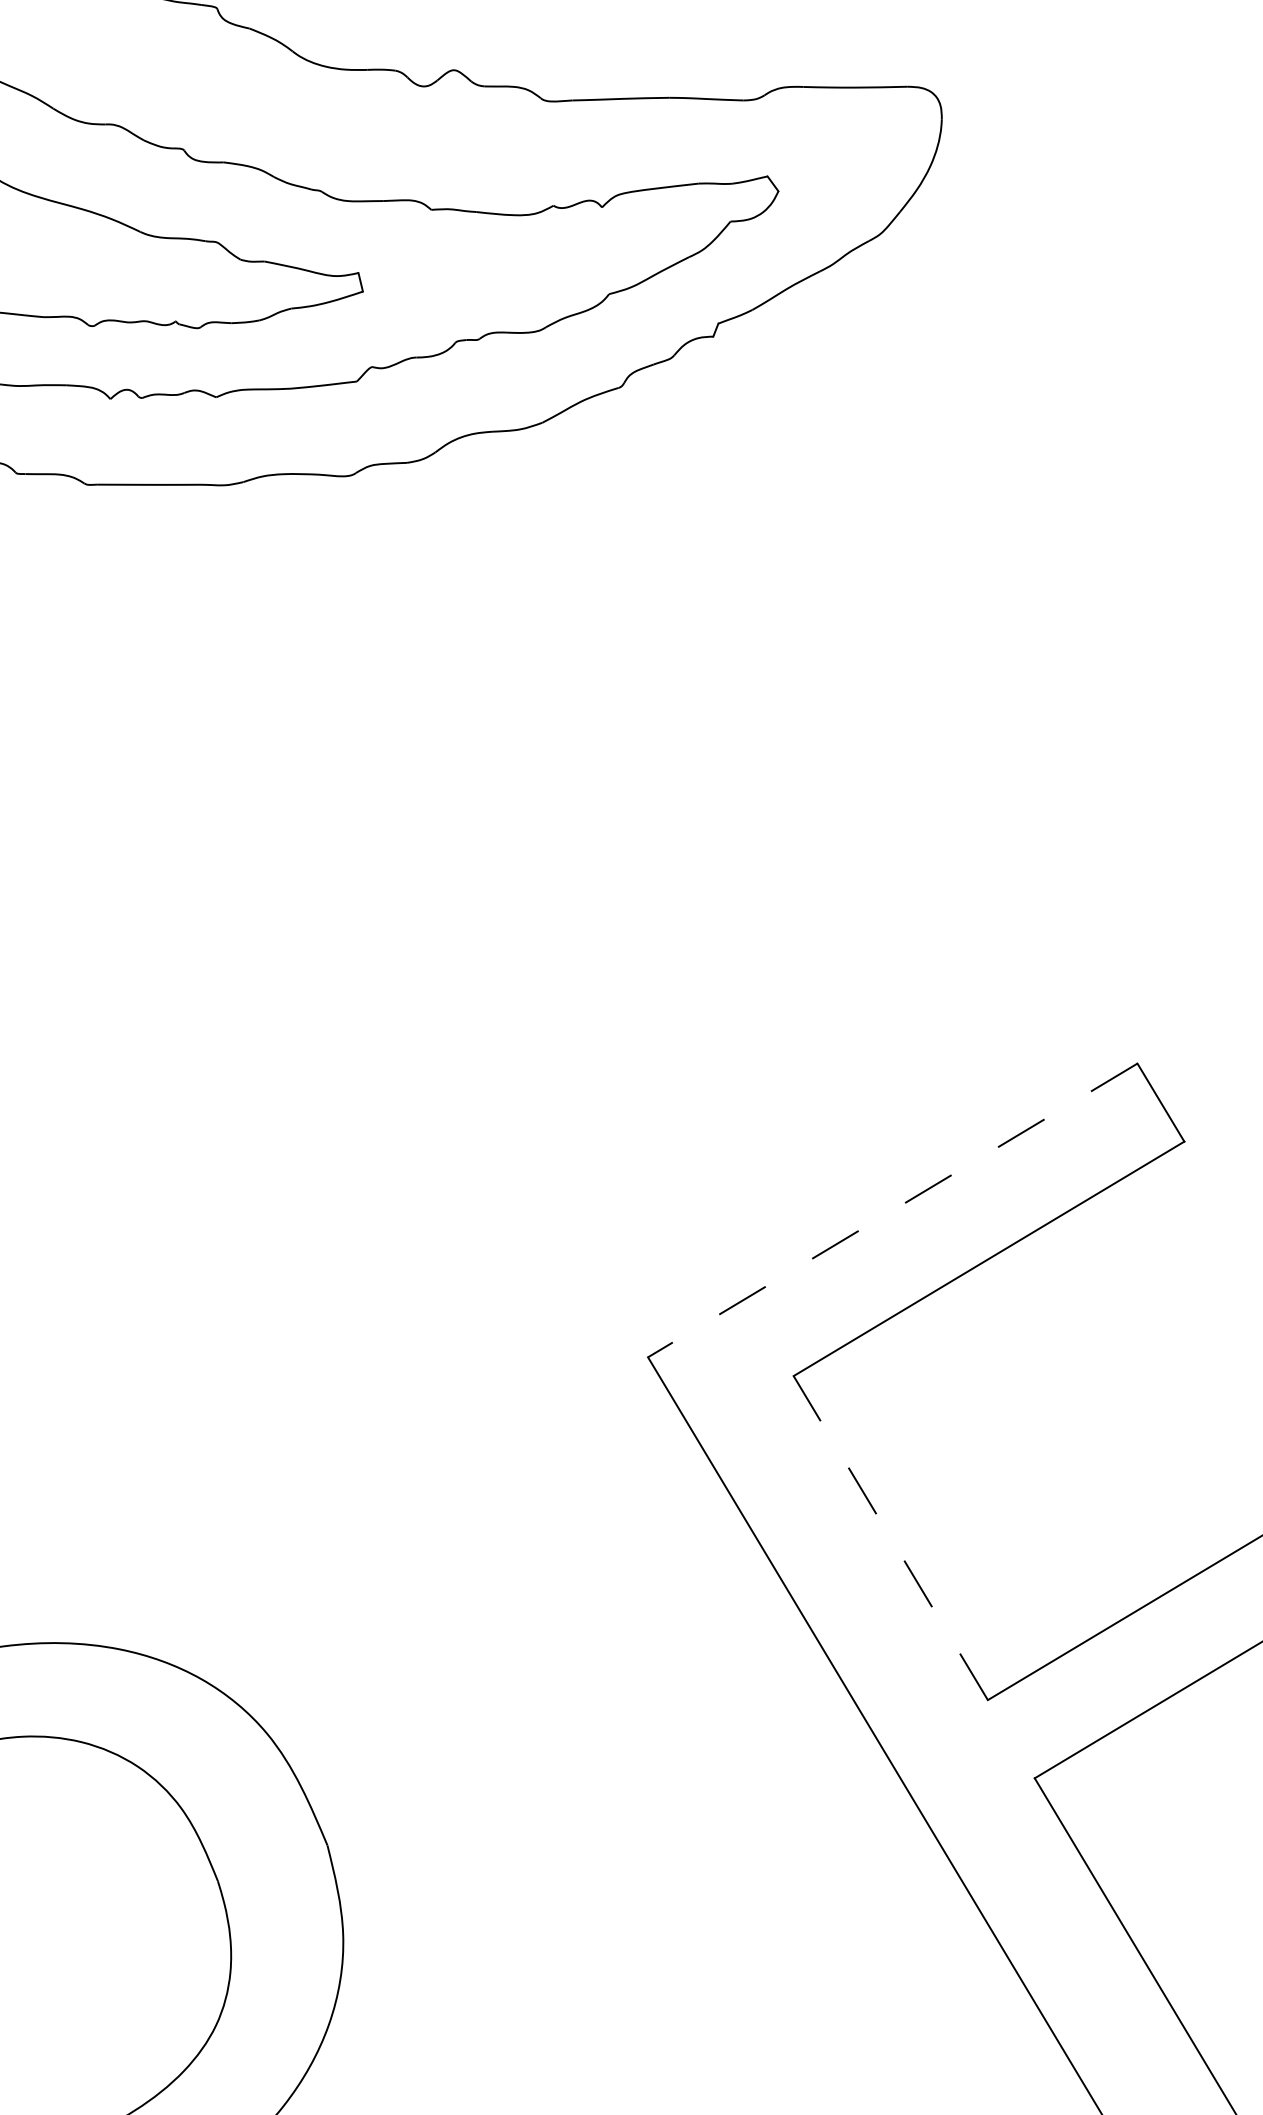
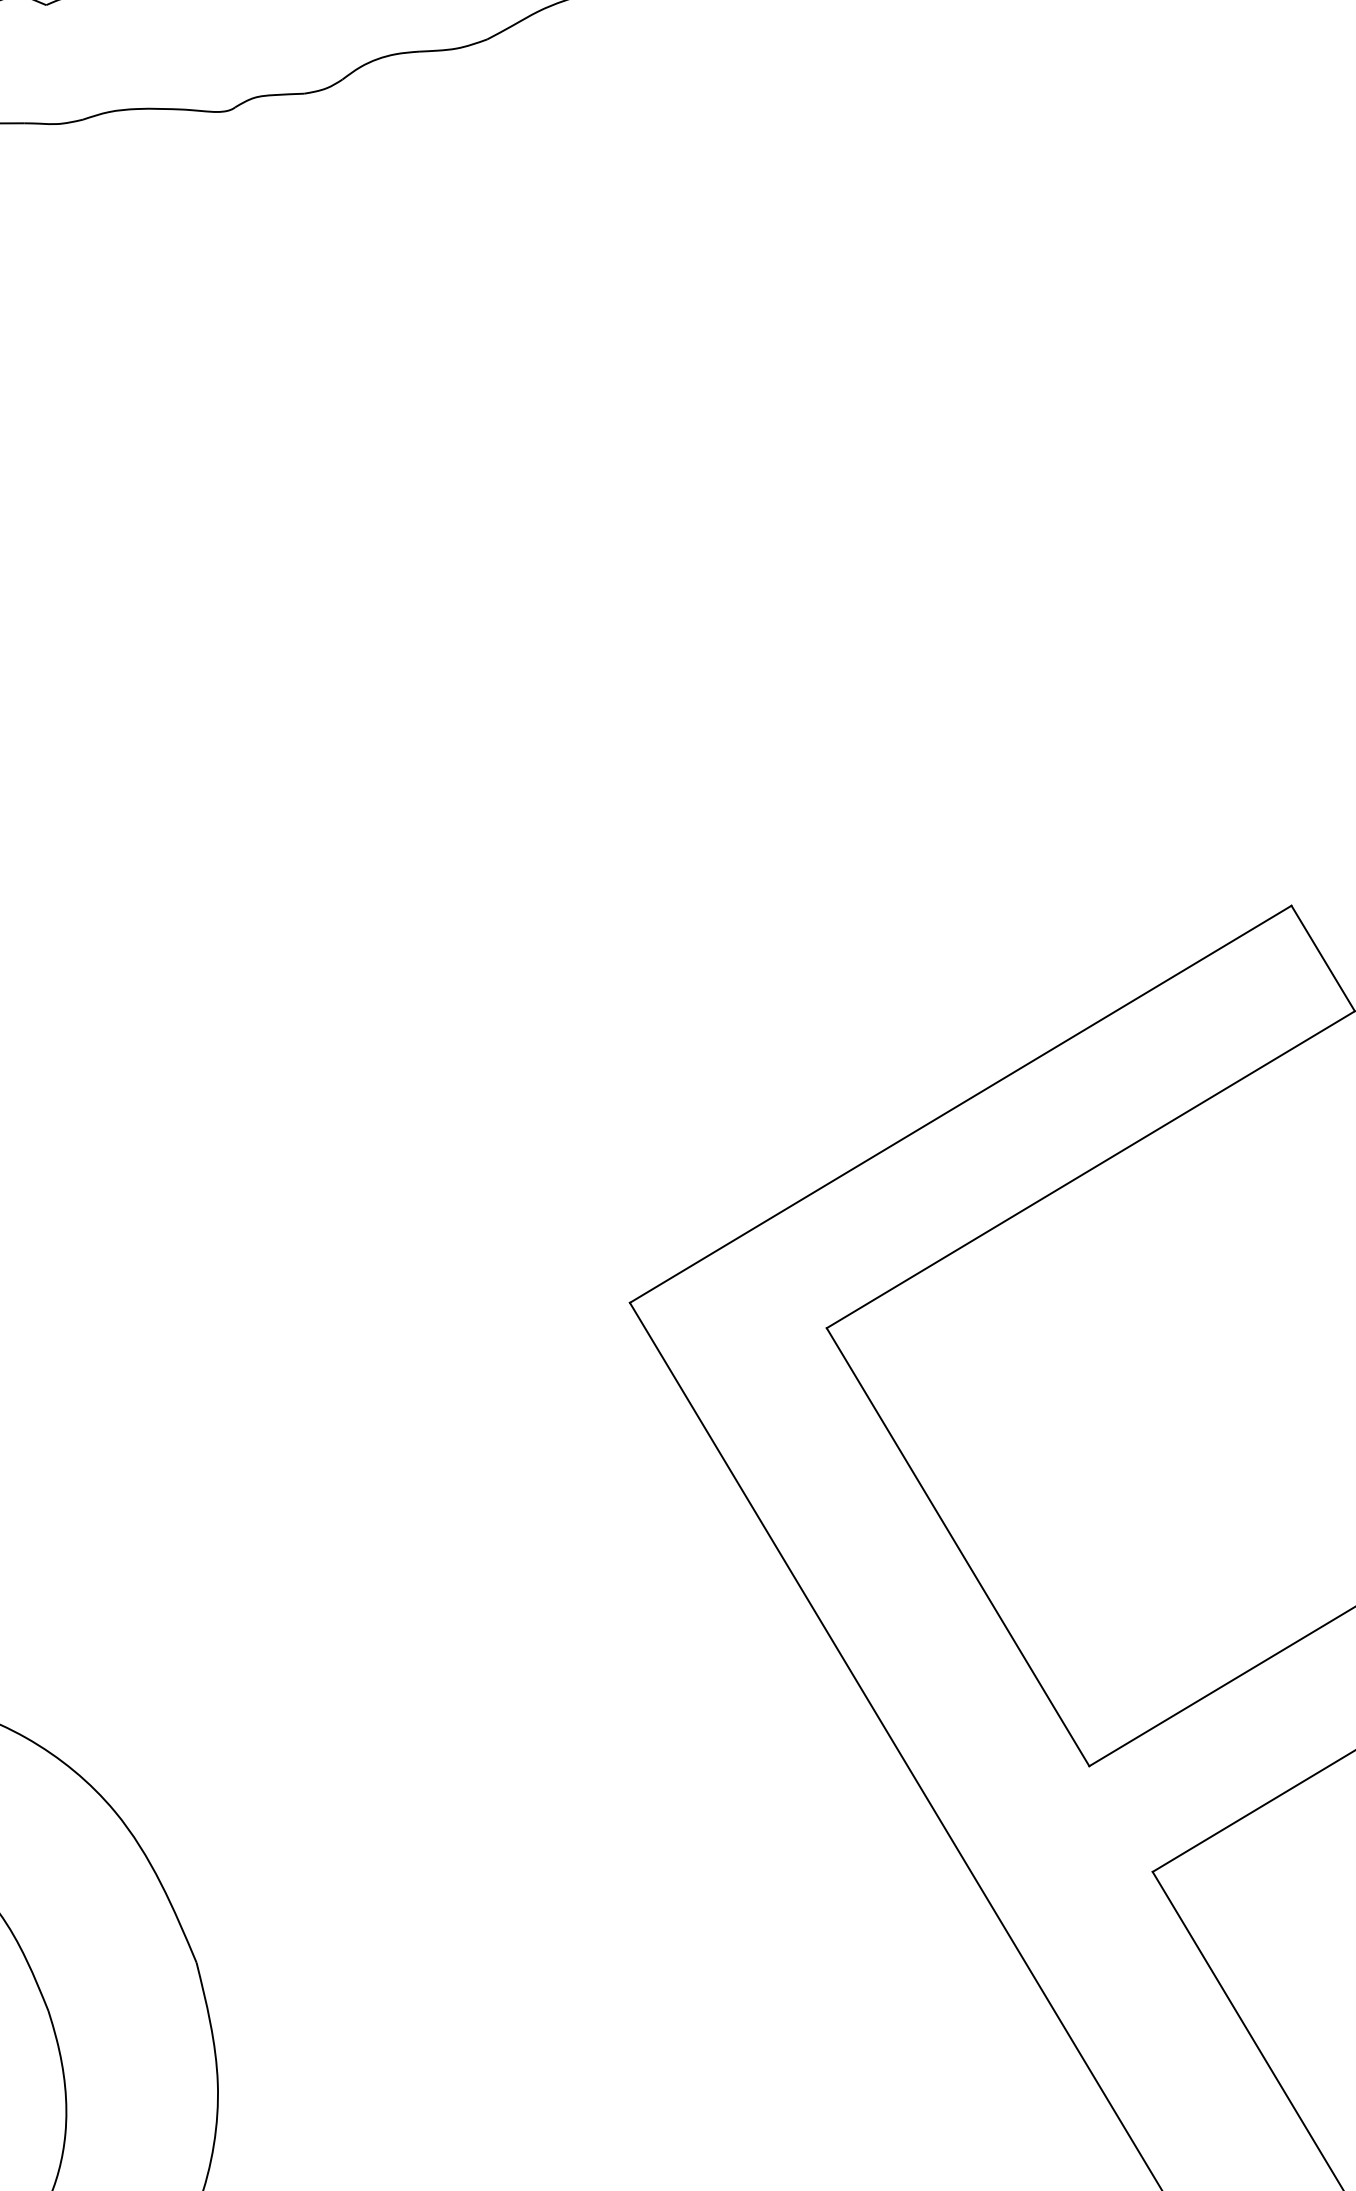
line: (892, 1210) -> (960, 1104), dashed -> solid
line: (890, 1538) -> (957, 1547), dashed -> solid

